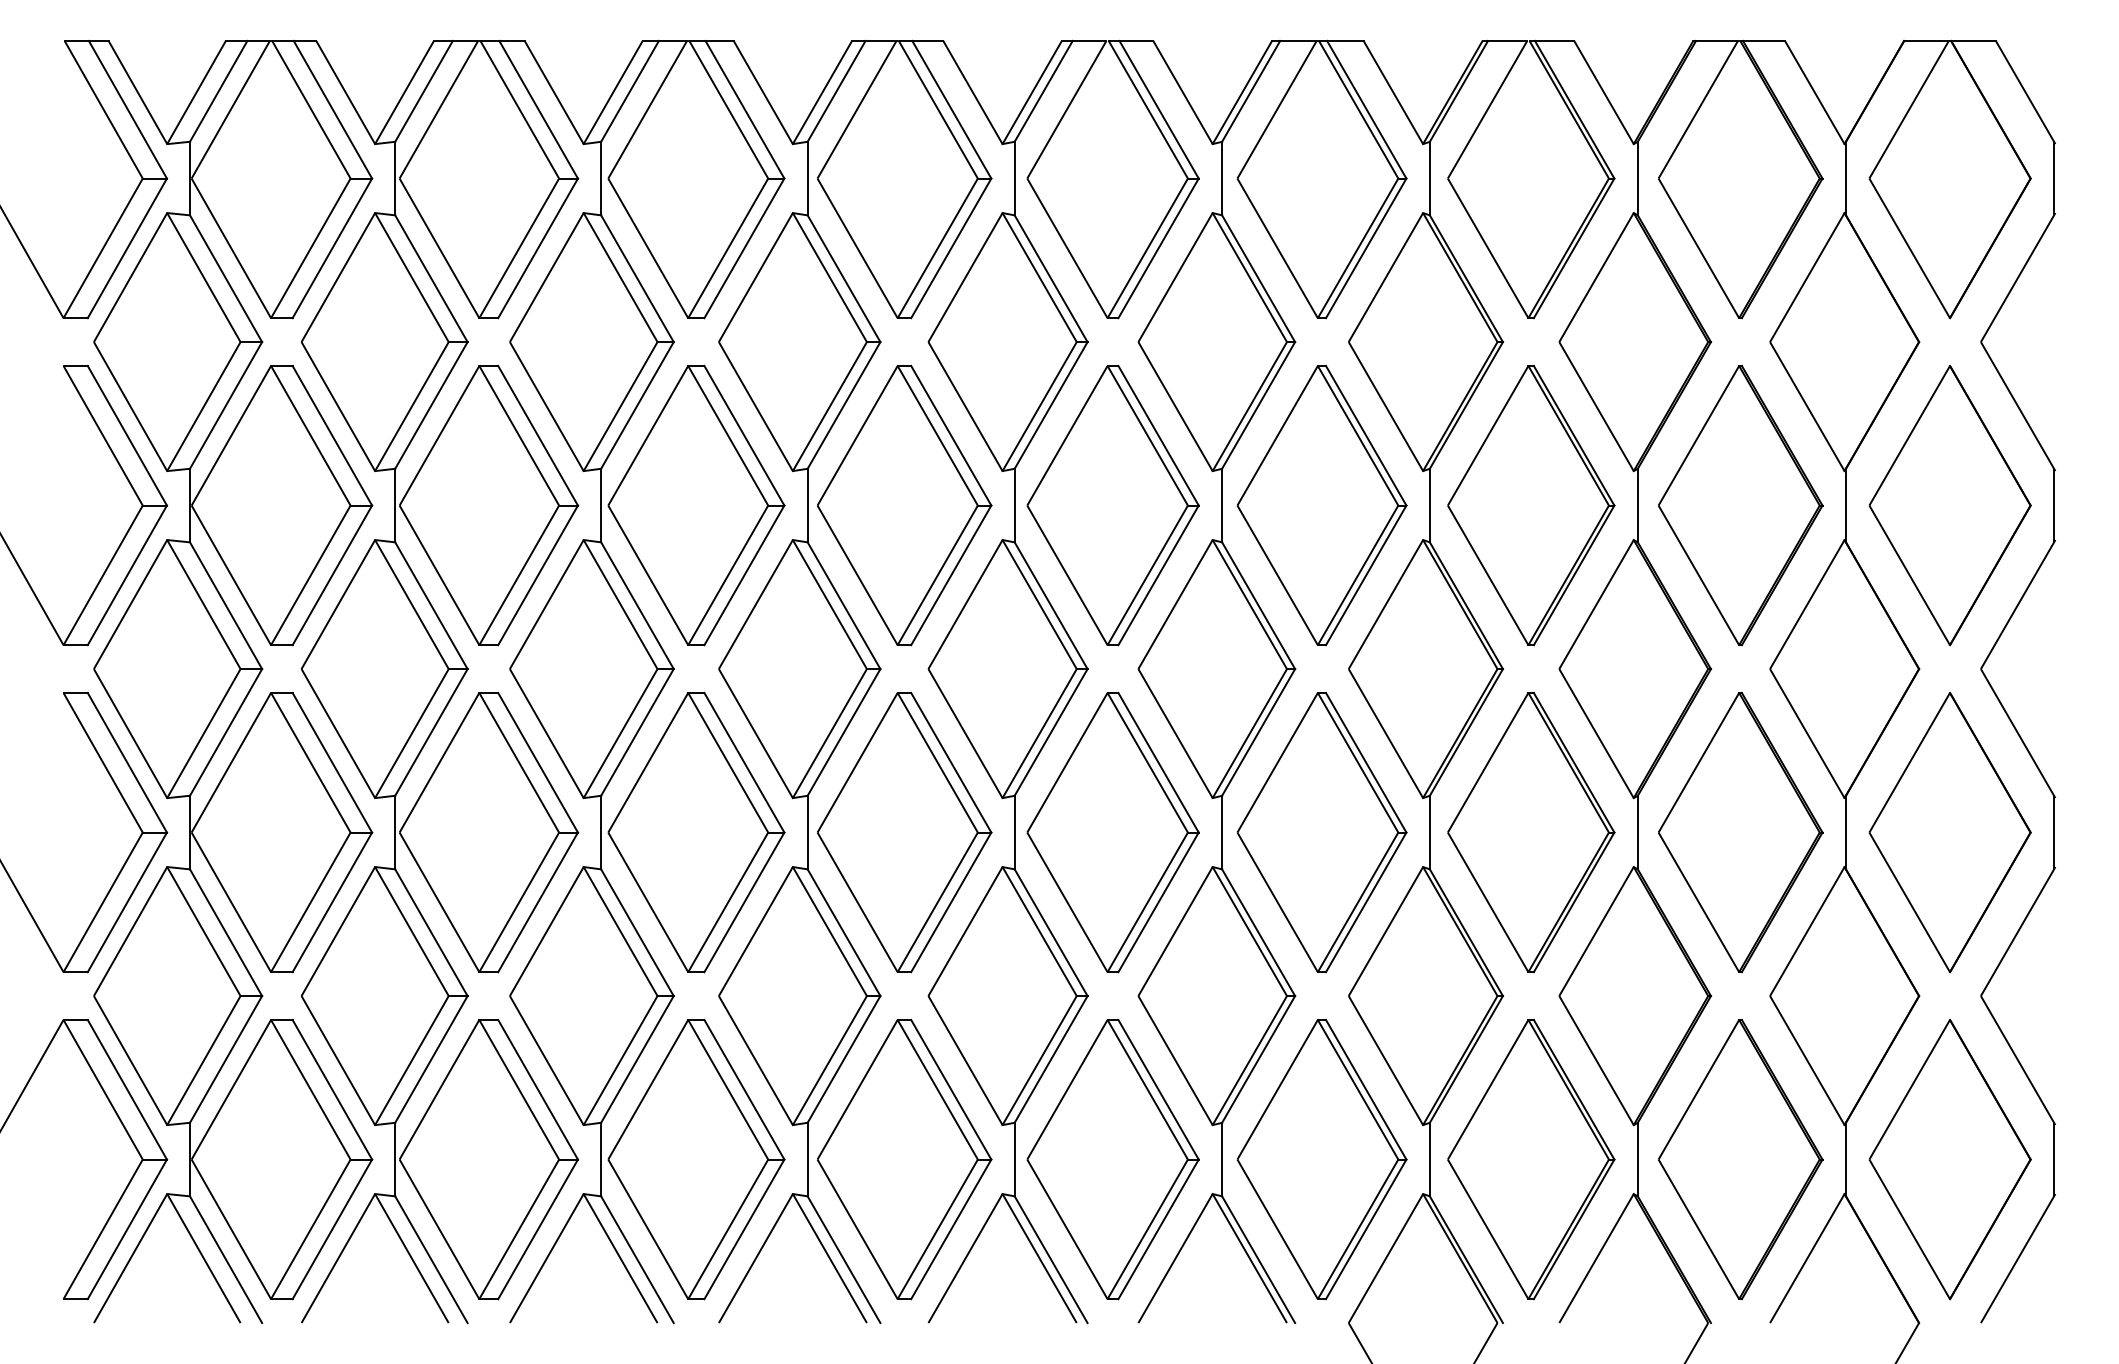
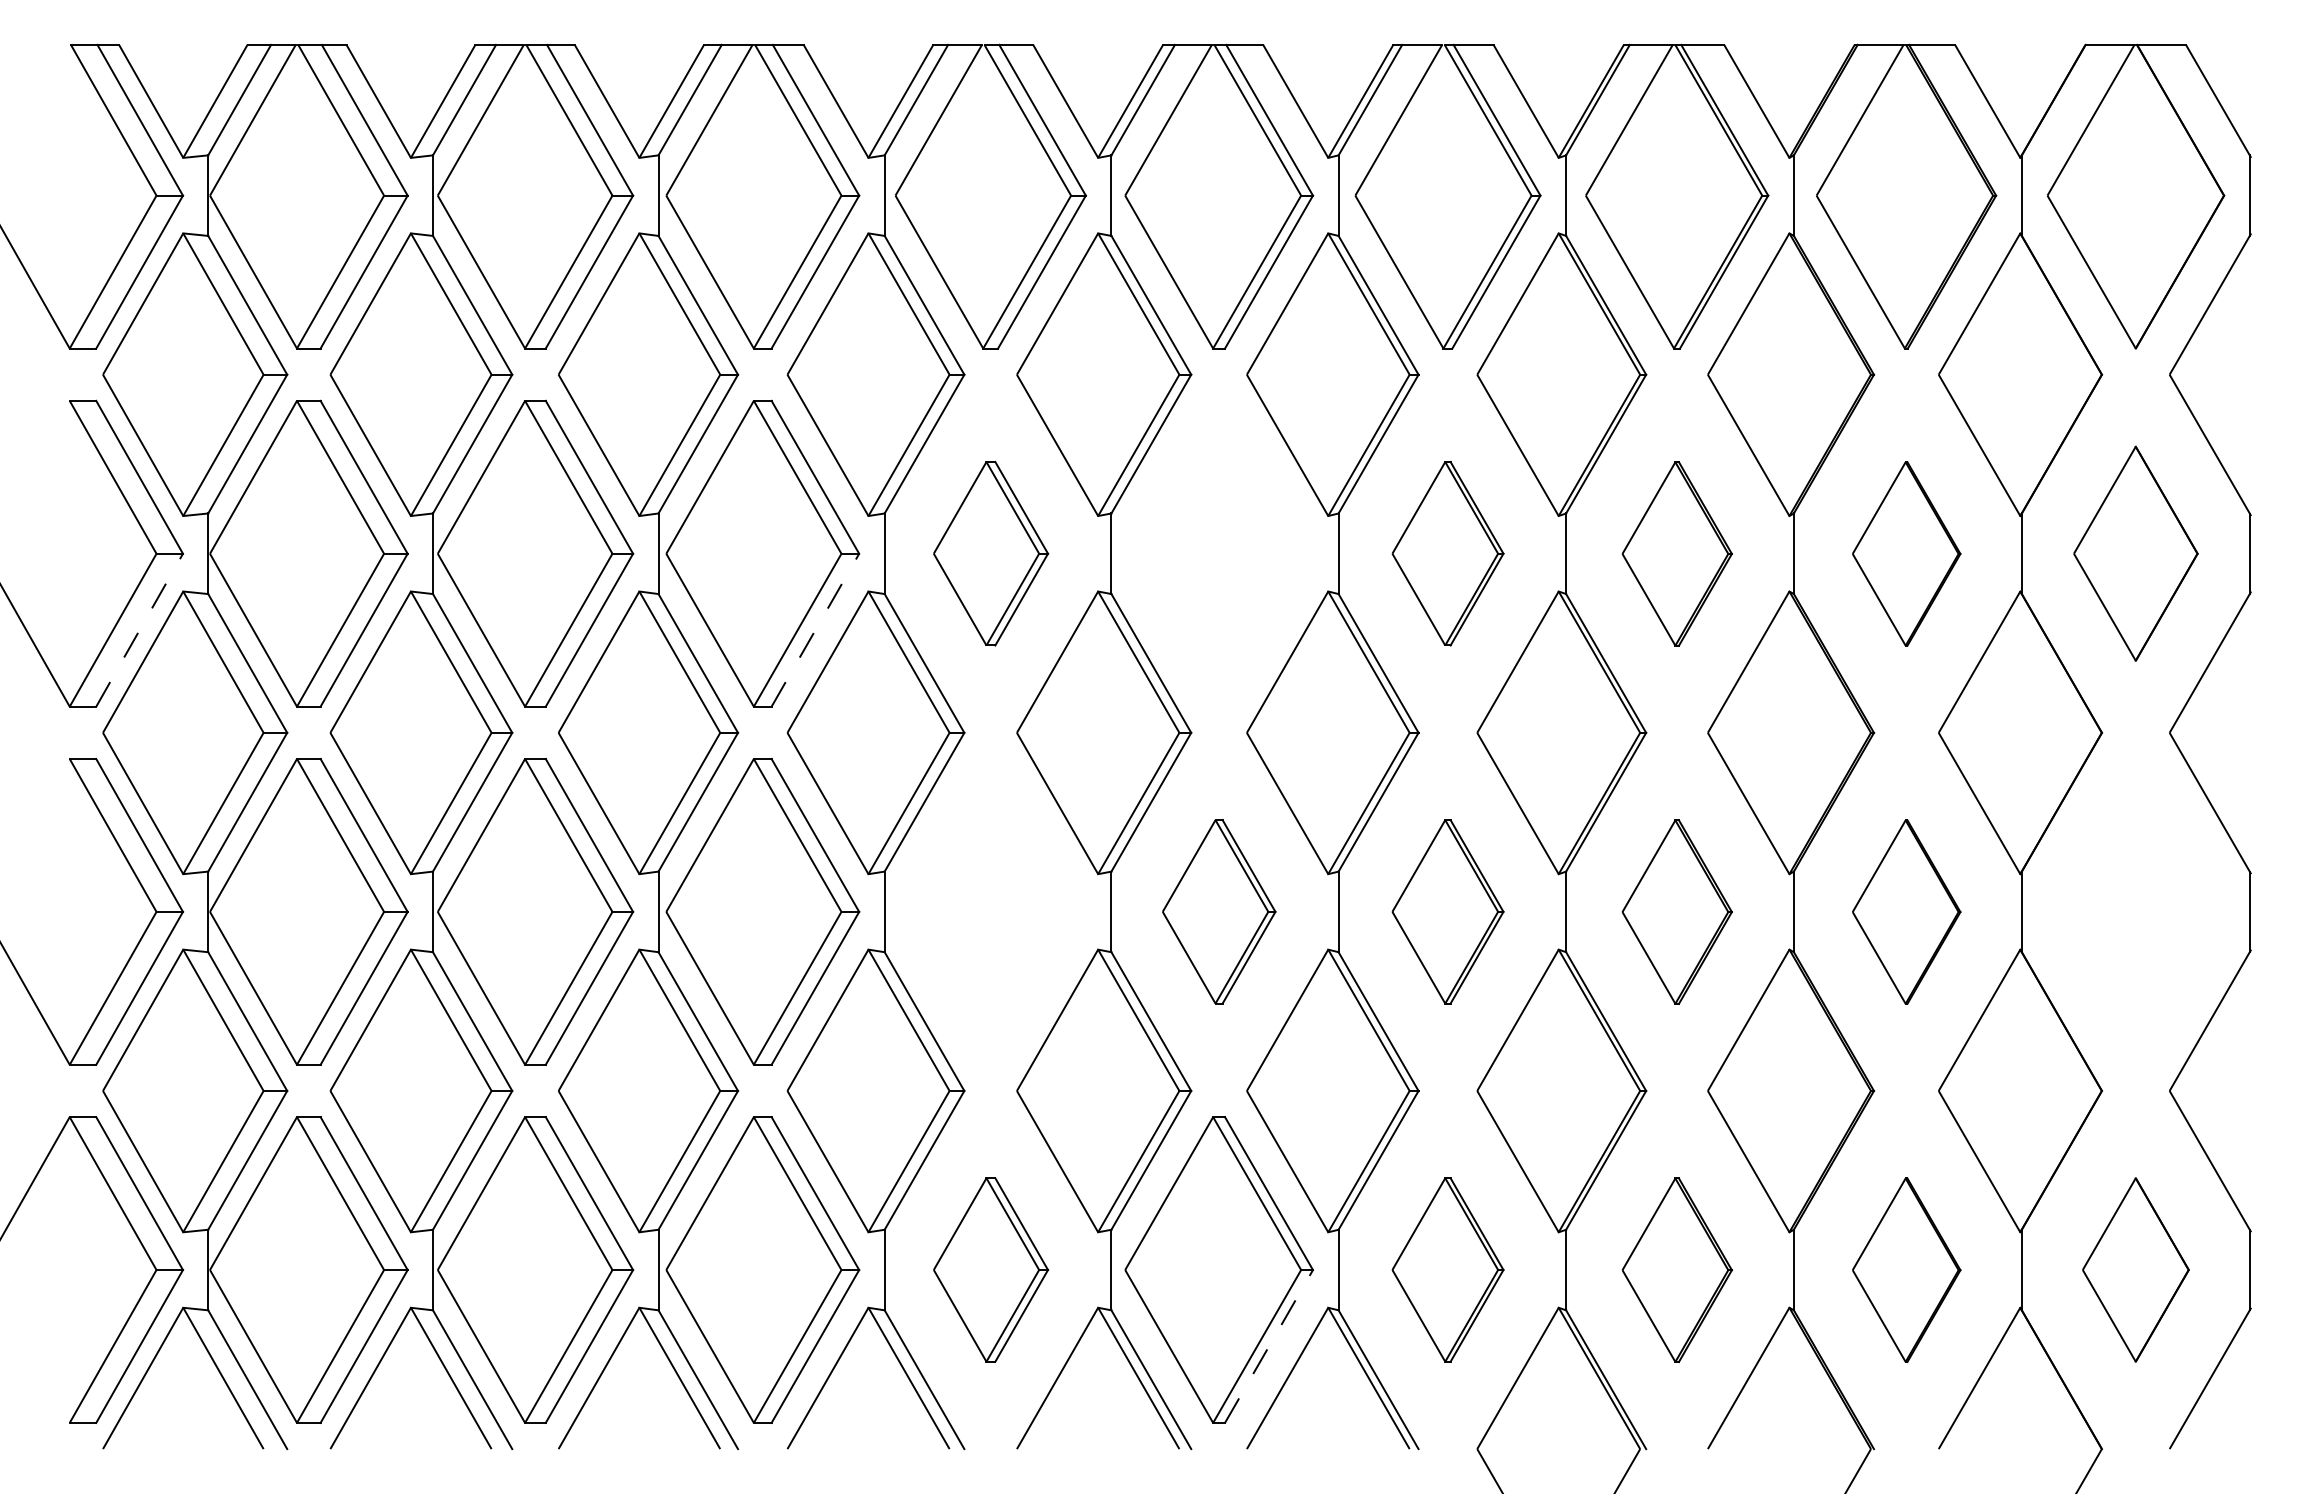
part: (904, 505) -> (990, 553), size x0.6
part: (1112, 505) -> (1218, 553), removed
part: (1321, 505) -> (1447, 553), size x0.6
part: (1531, 505) -> (1677, 553), size x0.6
part: (1740, 505) -> (1906, 553), size x0.6
part: (1949, 505) -> (2135, 553), size x0.7
line: (127, 574) -> (139, 629), solid -> dashed
line: (744, 574) -> (815, 629), solid -> dashed
part: (904, 832) -> (990, 911), removed
part: (1112, 832) -> (1218, 911), size x0.6
part: (1321, 832) -> (1447, 911), size x0.6
part: (1531, 832) -> (1677, 911), size x0.6
part: (1740, 832) -> (1906, 911), size x0.6
part: (1949, 832) -> (2135, 911), removed
part: (904, 1159) -> (990, 1269), size x0.6
part: (1321, 1159) -> (1447, 1269), size x0.6
part: (1531, 1159) -> (1677, 1269), size x0.6
part: (1740, 1159) -> (1906, 1269), size x0.6
part: (1949, 1159) -> (2135, 1269), size x0.6
line: (1158, 1229) -> (1268, 1346), solid -> dashed

